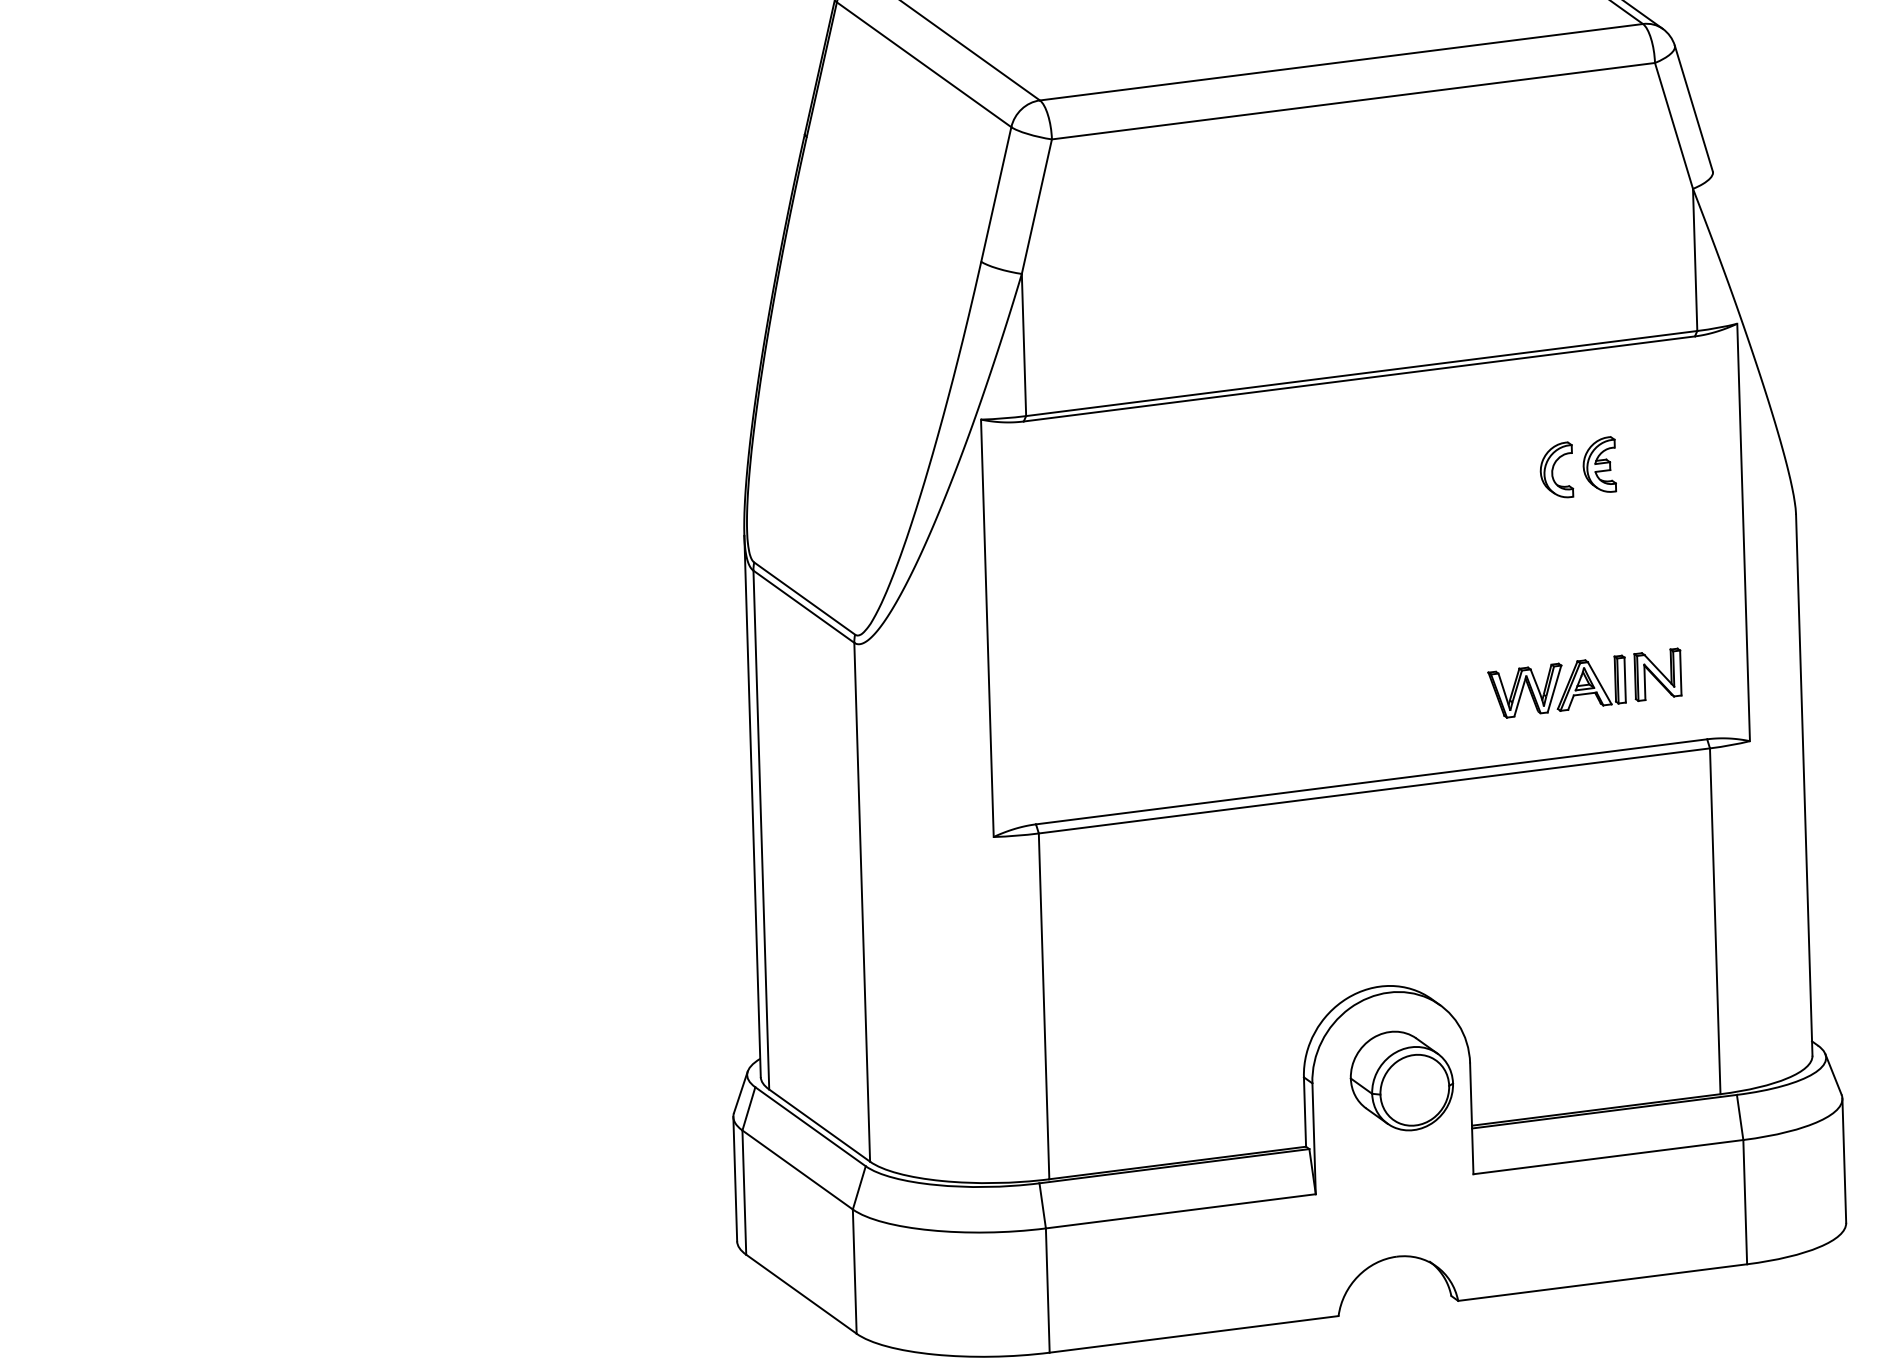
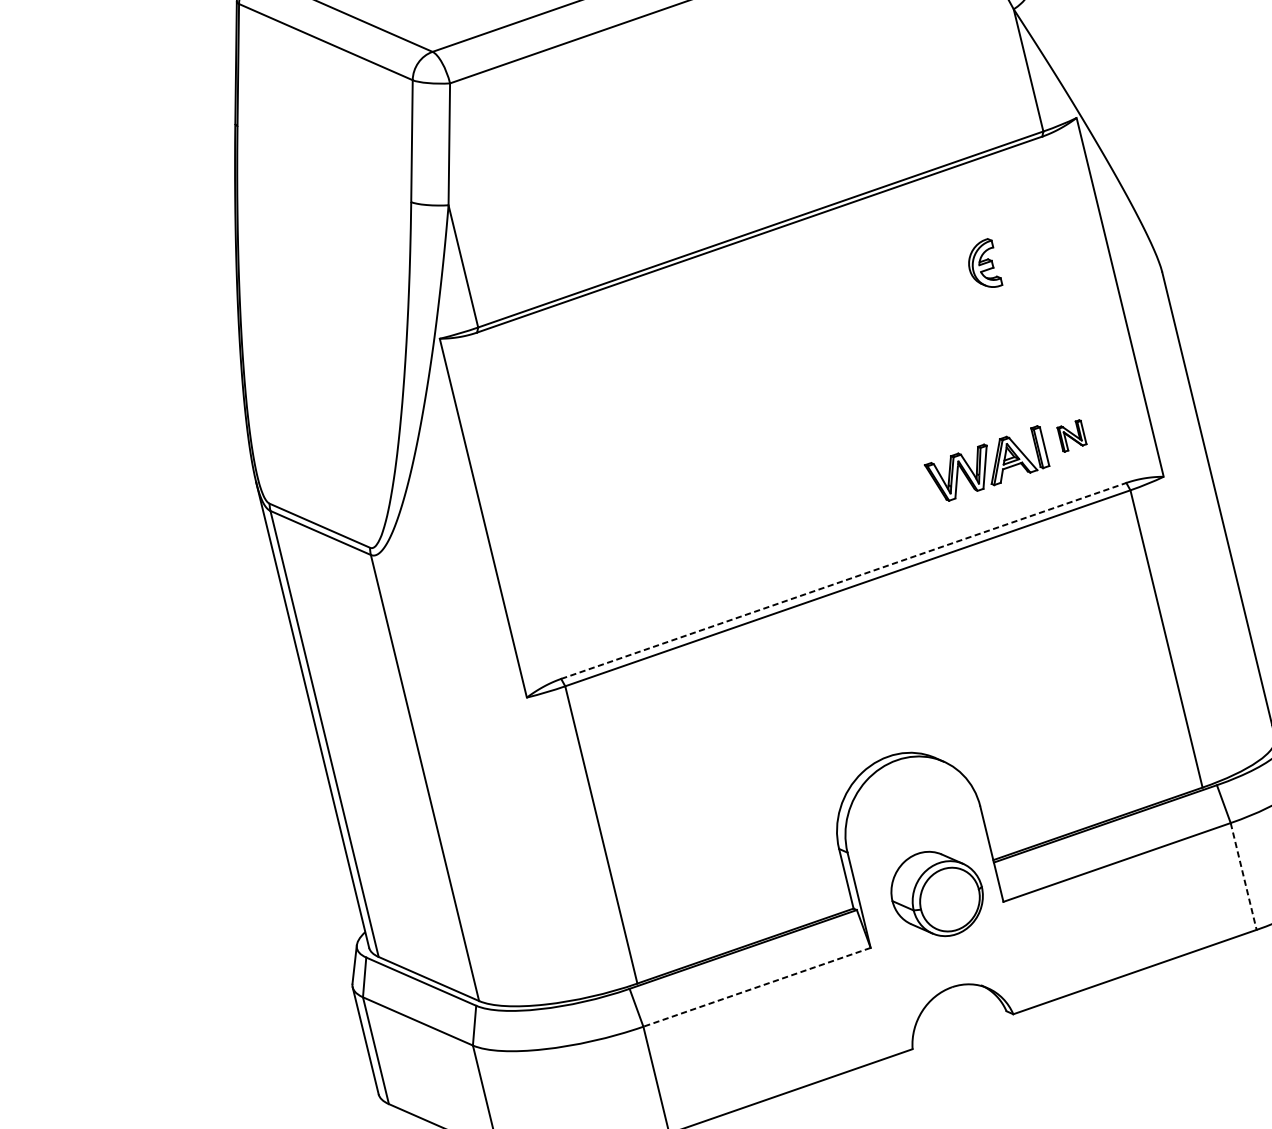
part: (1556, 469) -> (946, 277), removed
part: (1657, 674) -> (1071, 435), size x0.6
line: (1372, 781) -> (844, 580), solid -> dashed
part: (1401, 1080) -> (936, 893), moved
line: (1745, 1202) -> (1243, 876), solid -> dashed
line: (1180, 1211) -> (756, 987), solid -> dashed

